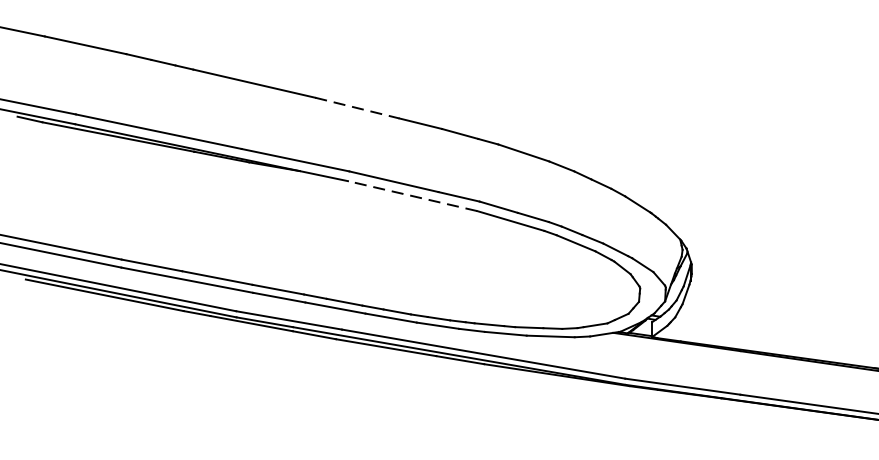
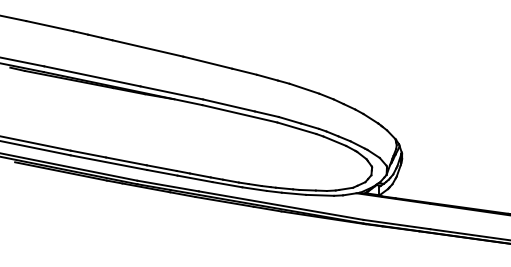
line: (358, 107) -> (208, 62), dashed -> solid
line: (411, 195) -> (239, 113), dashed -> solid

